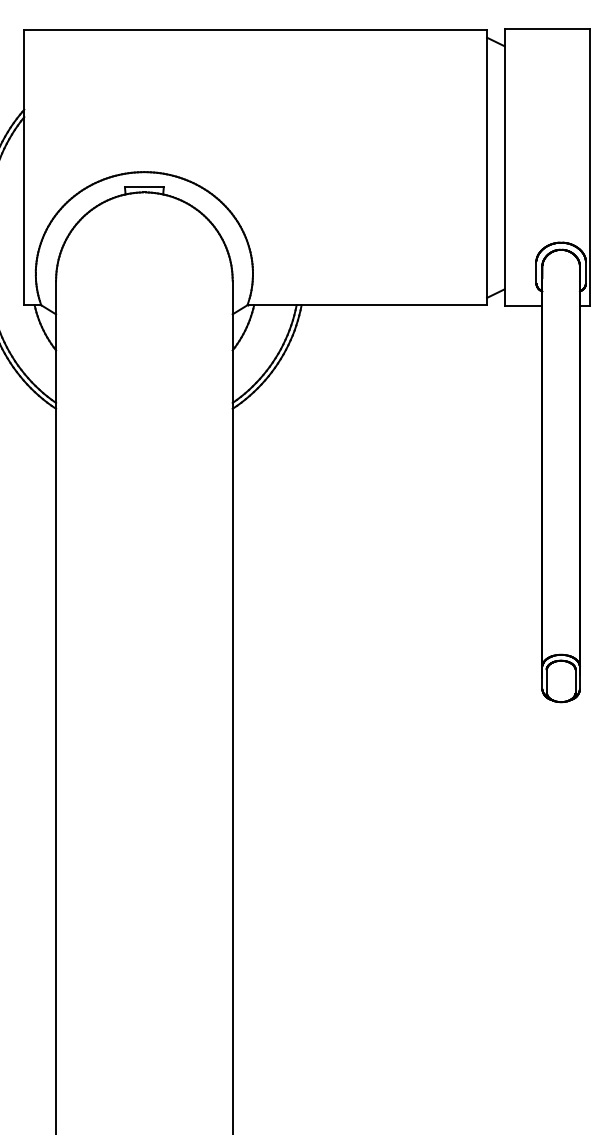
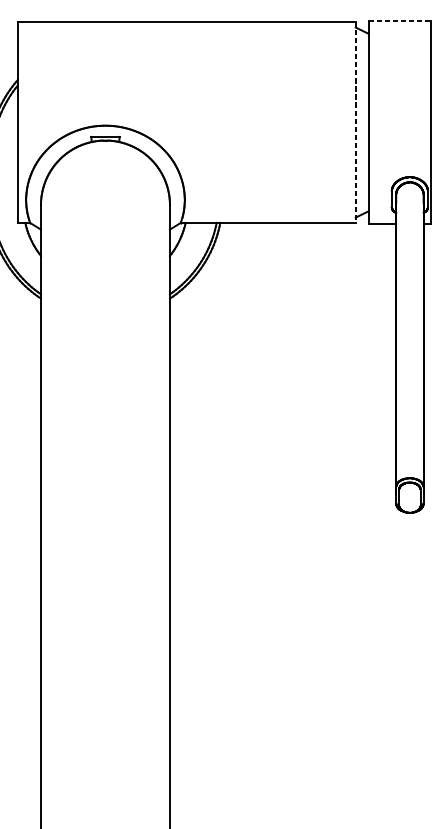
line: (547, 29) -> (399, 21), solid -> dashed
line: (487, 168) -> (356, 123), solid -> dashed

